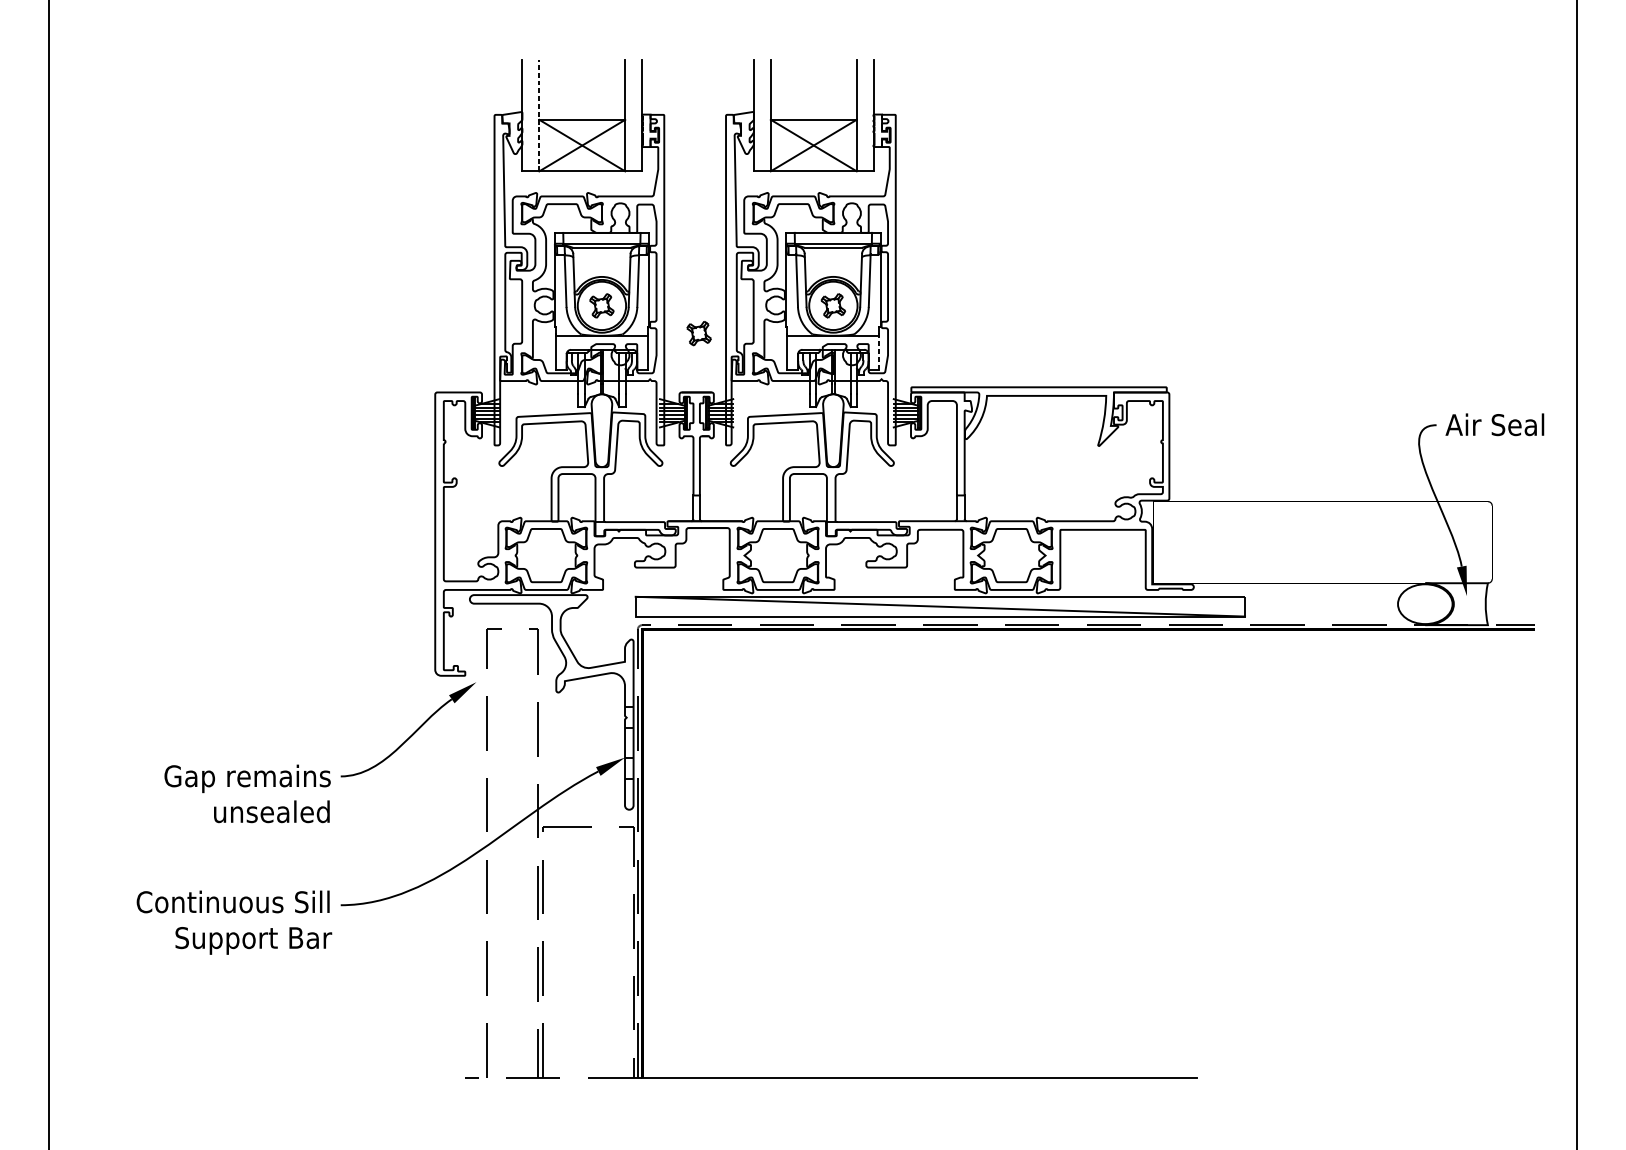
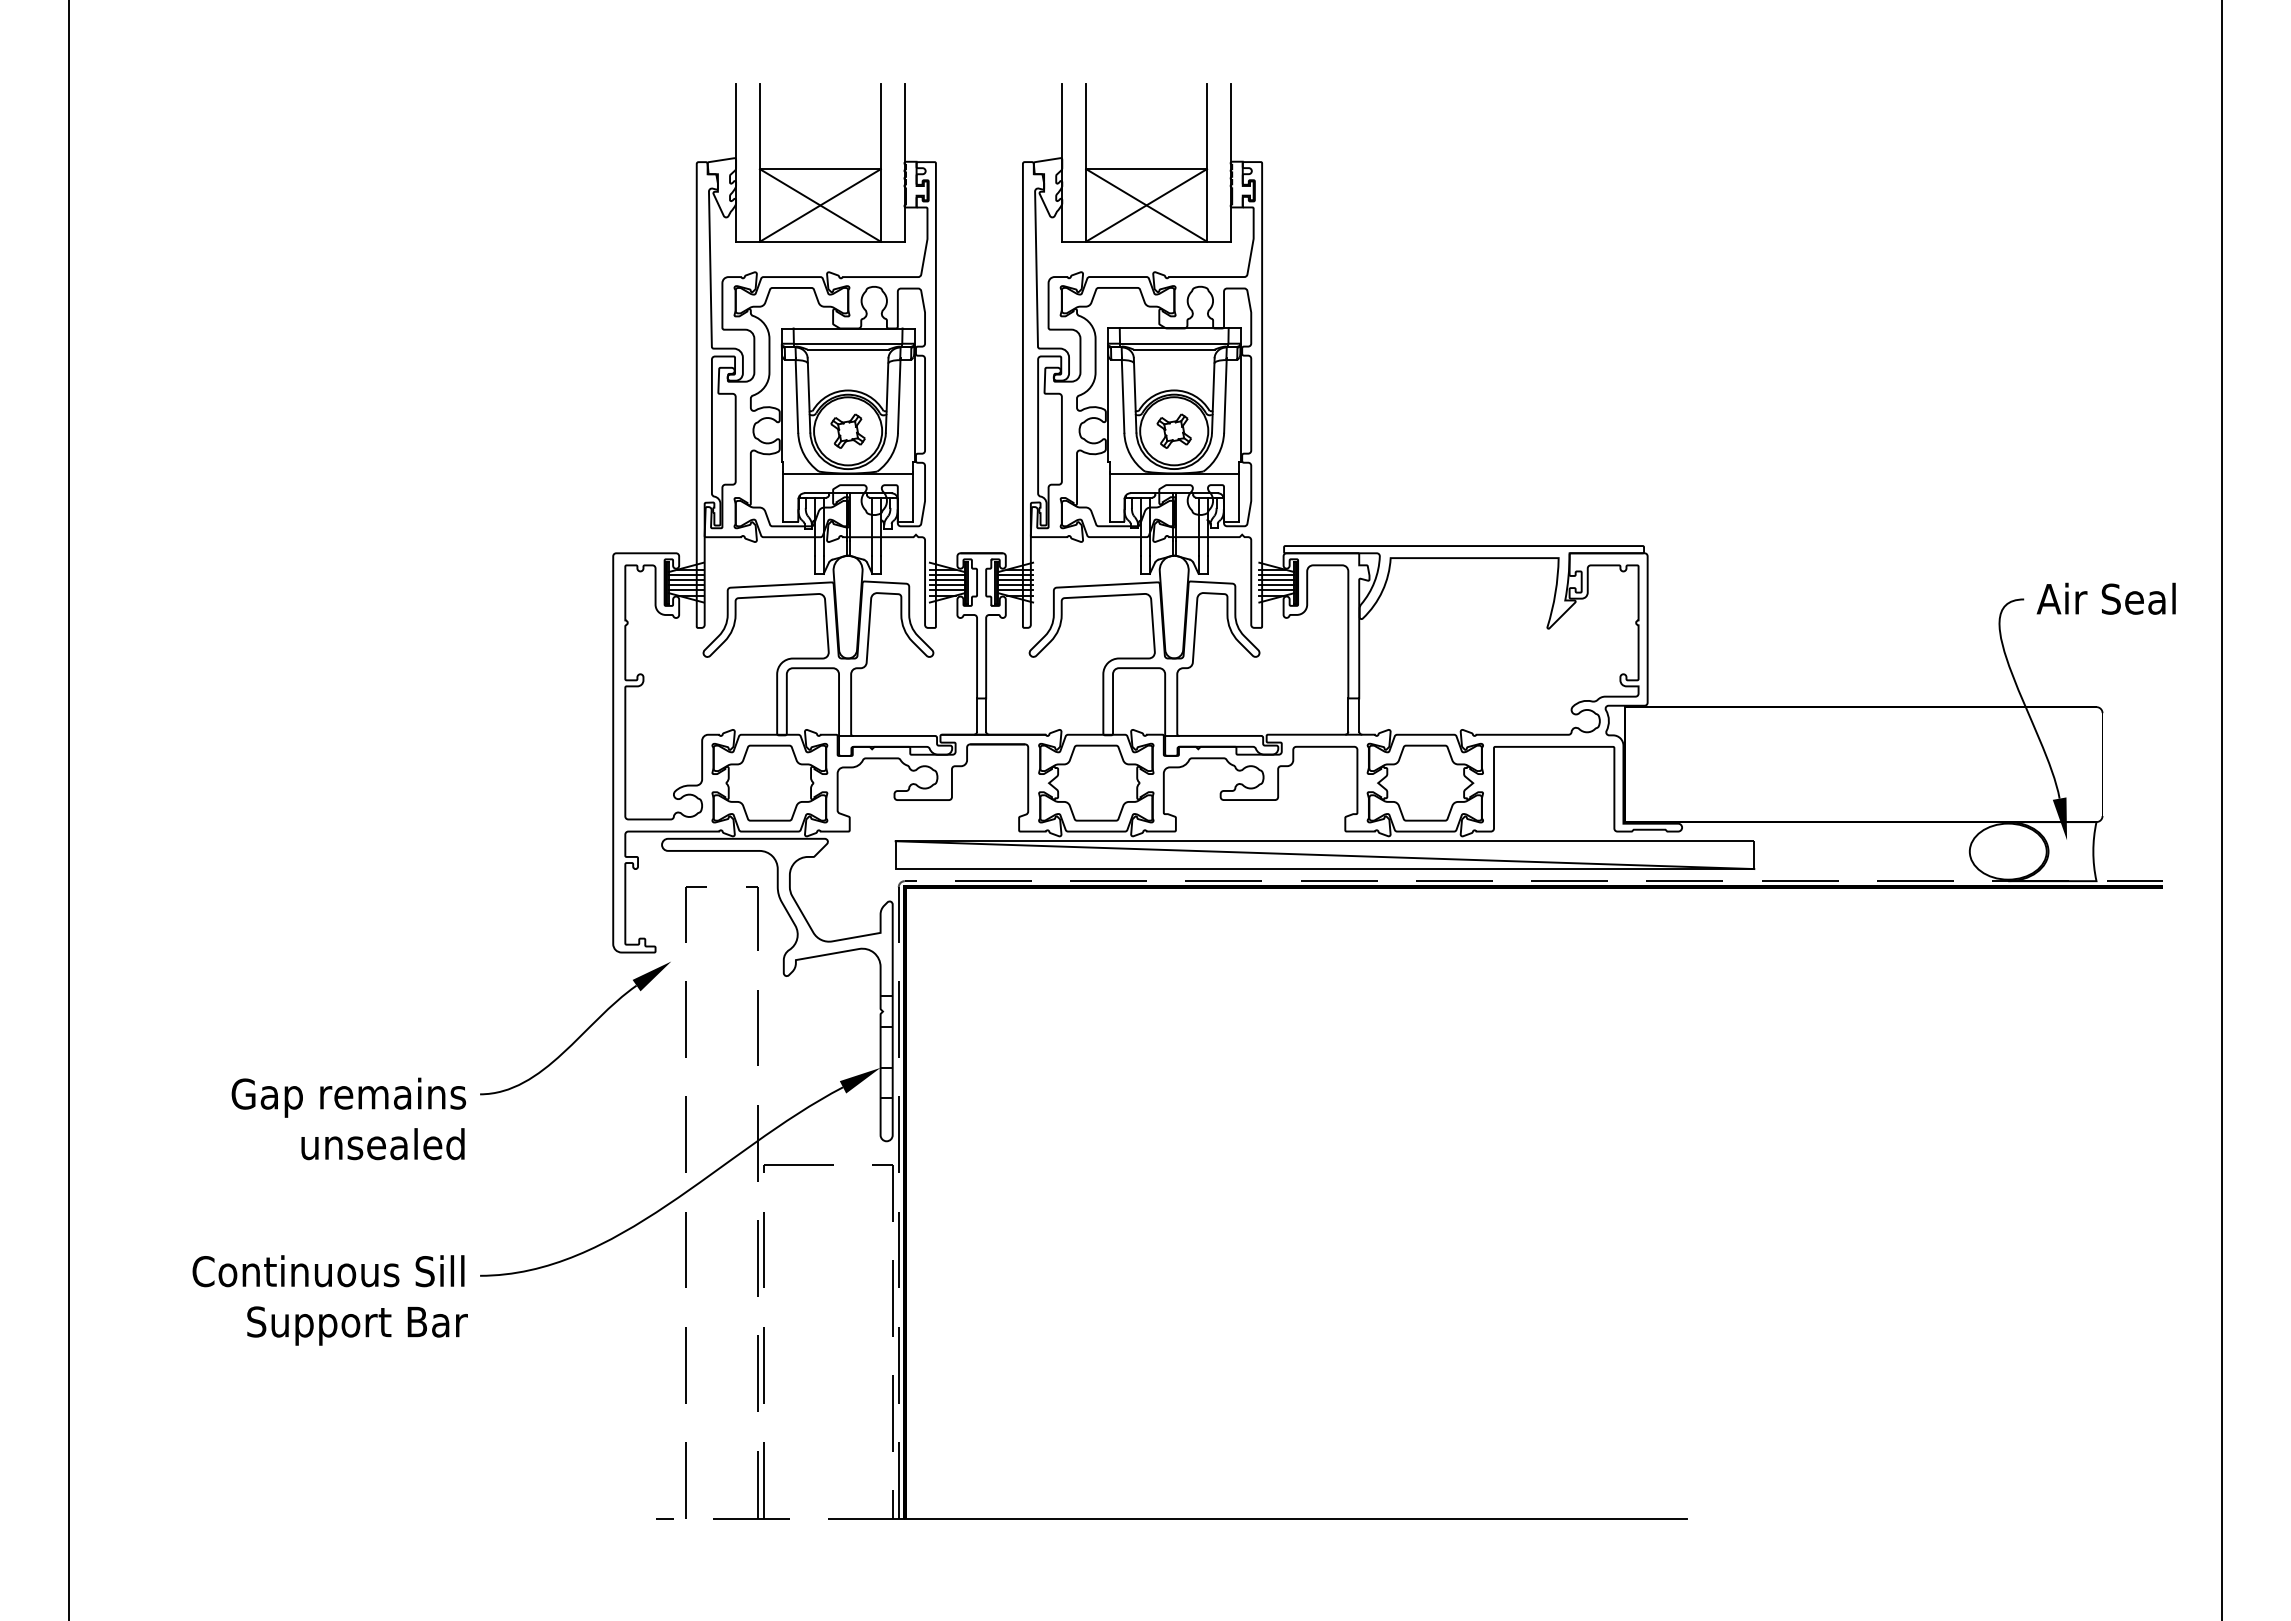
line: (539, 115) -> (759, 163), dashed -> solid
part: (698, 332) -> (984, 469), removed
line: (879, 352) -> (1238, 497), dashed -> solid

